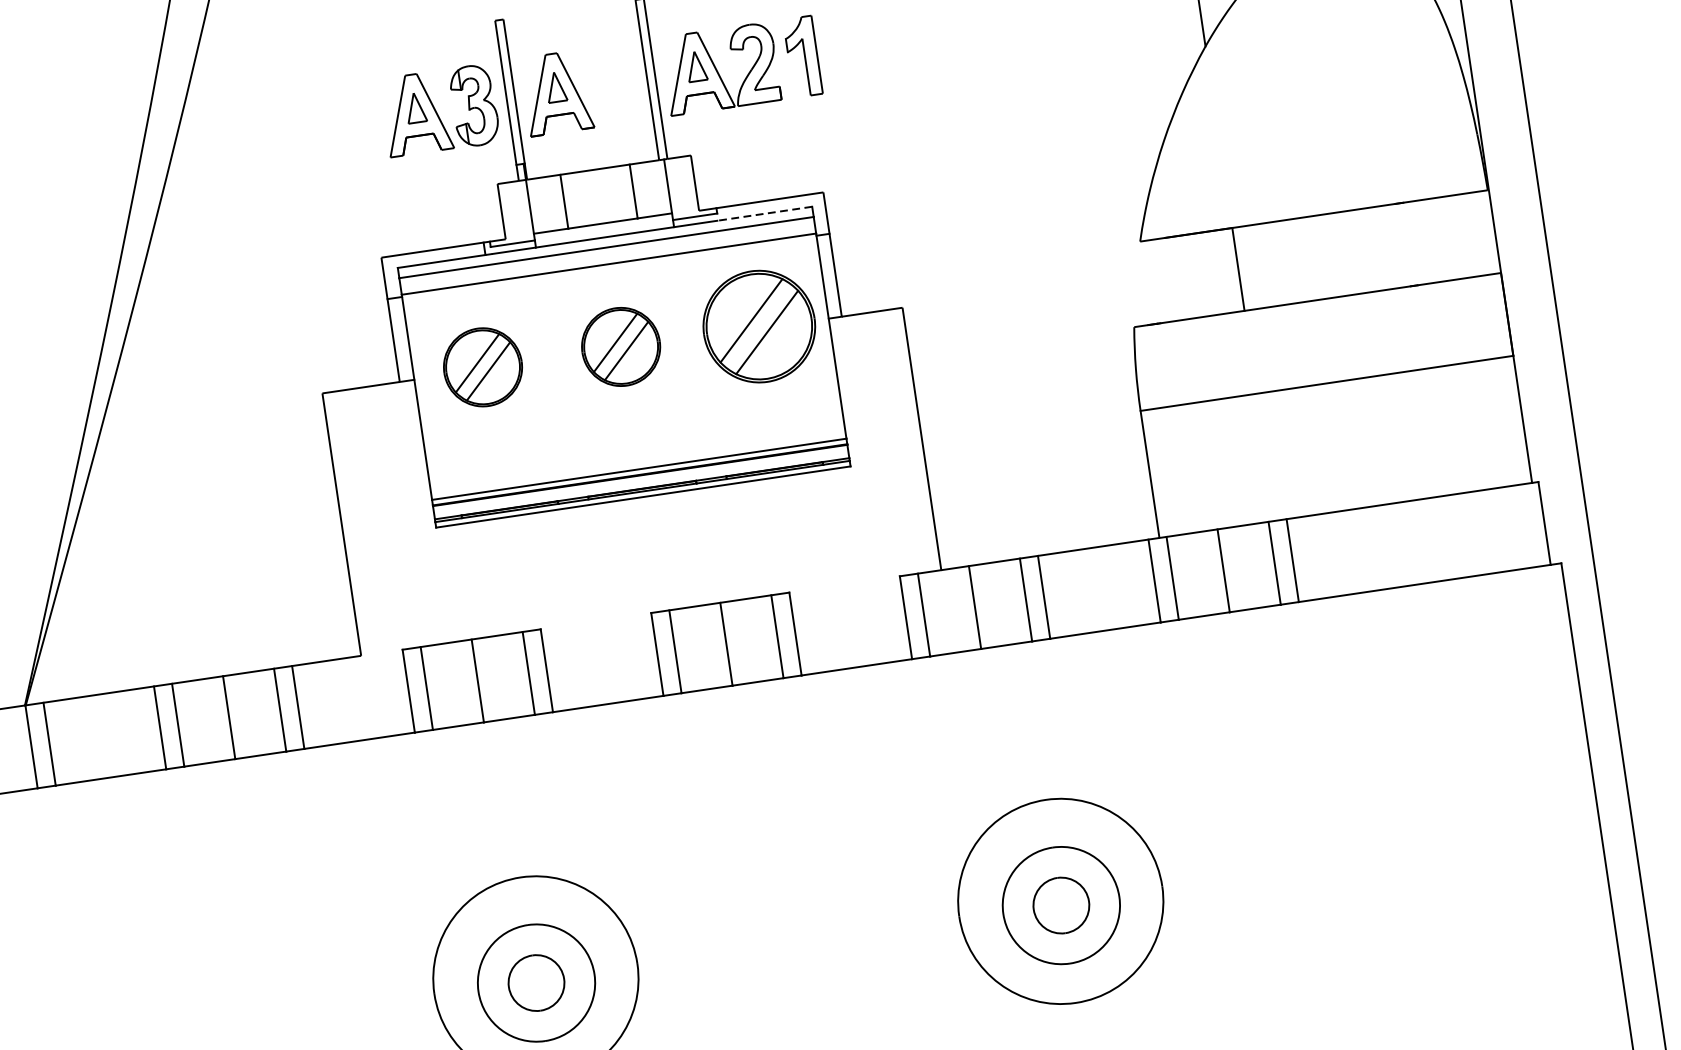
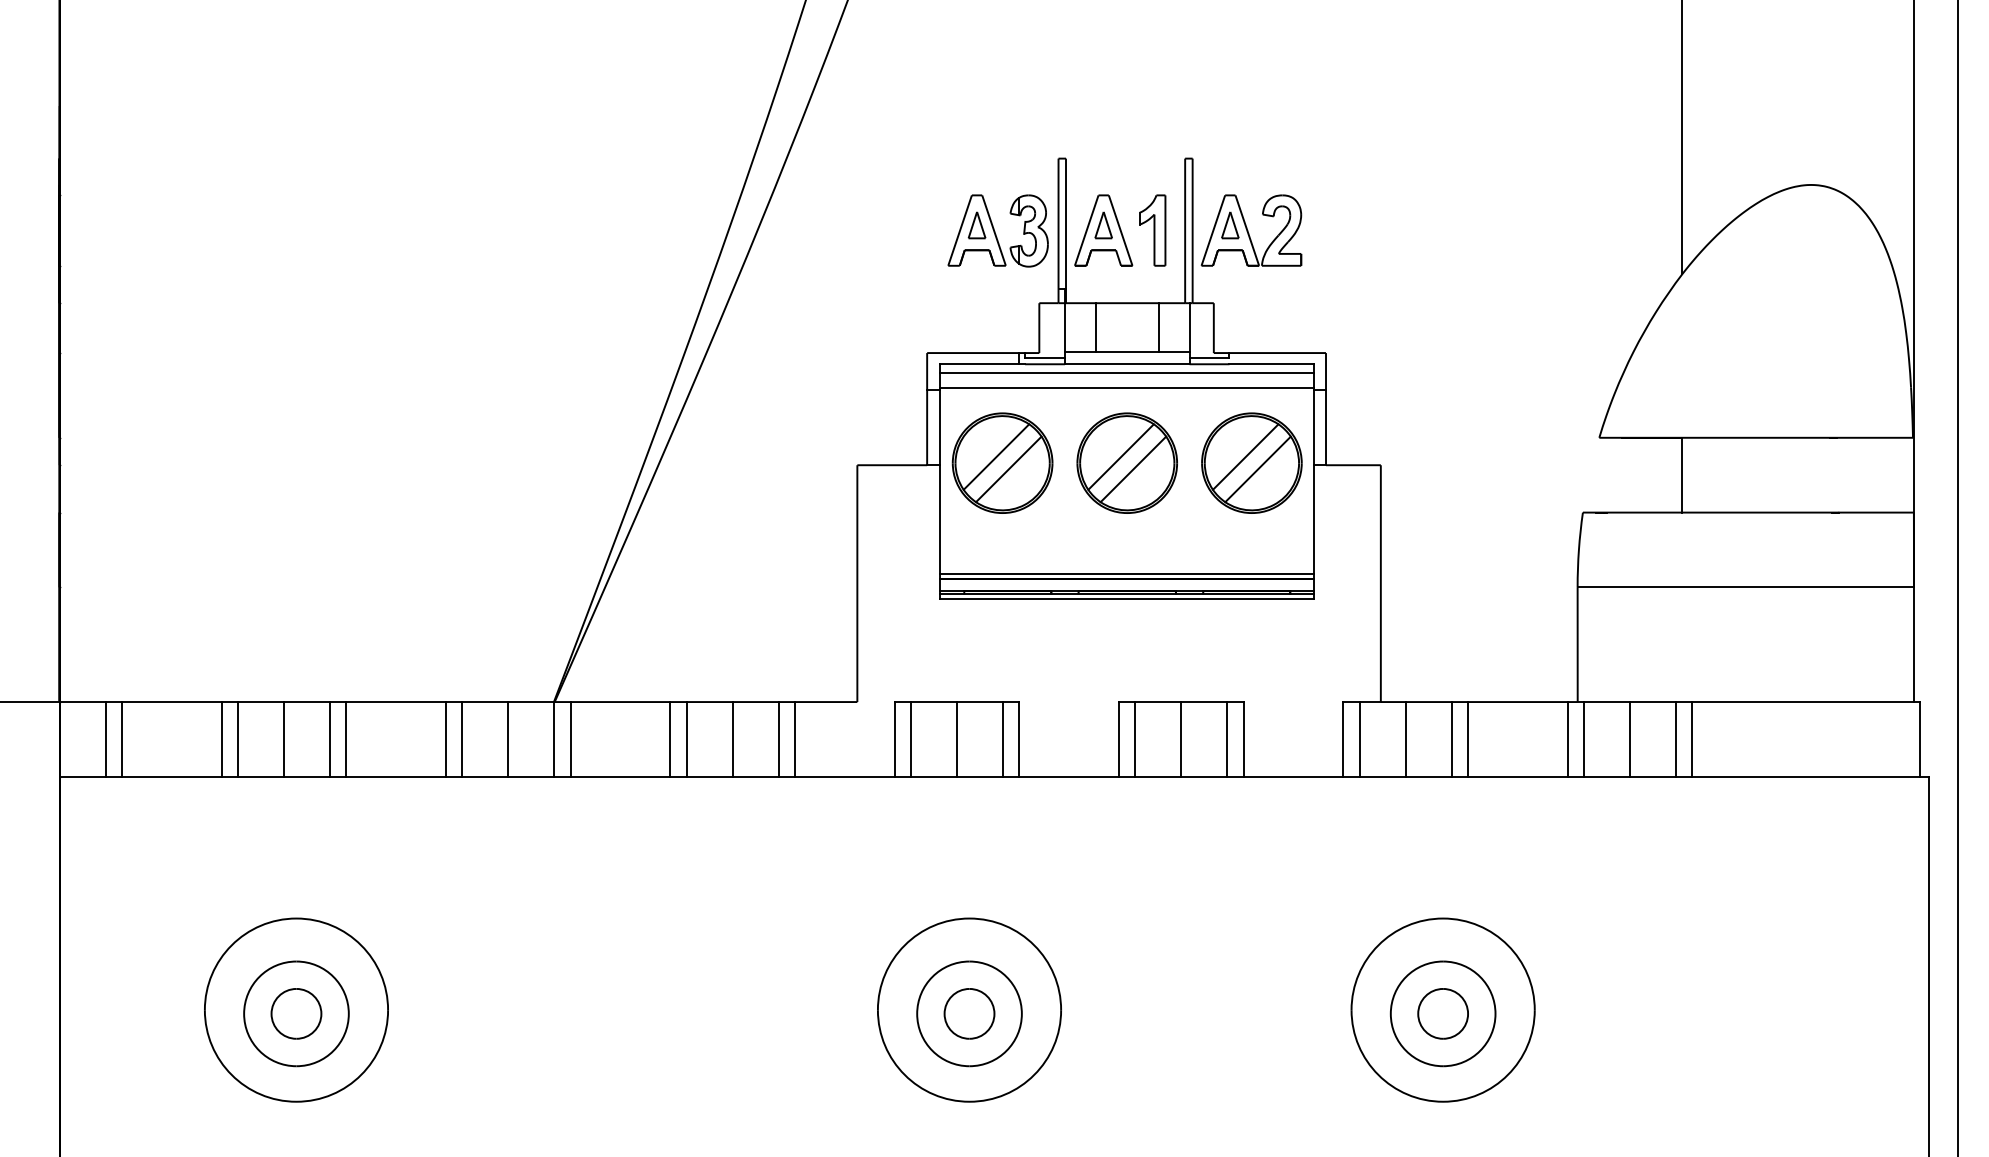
part: (802, 56) -> (1152, 230), moved
line: (764, 214) -> (1271, 364), dashed -> solid
part: (620, 346) -> (1126, 462), size x1.43
part: (482, 366) -> (1002, 462), size x1.43

